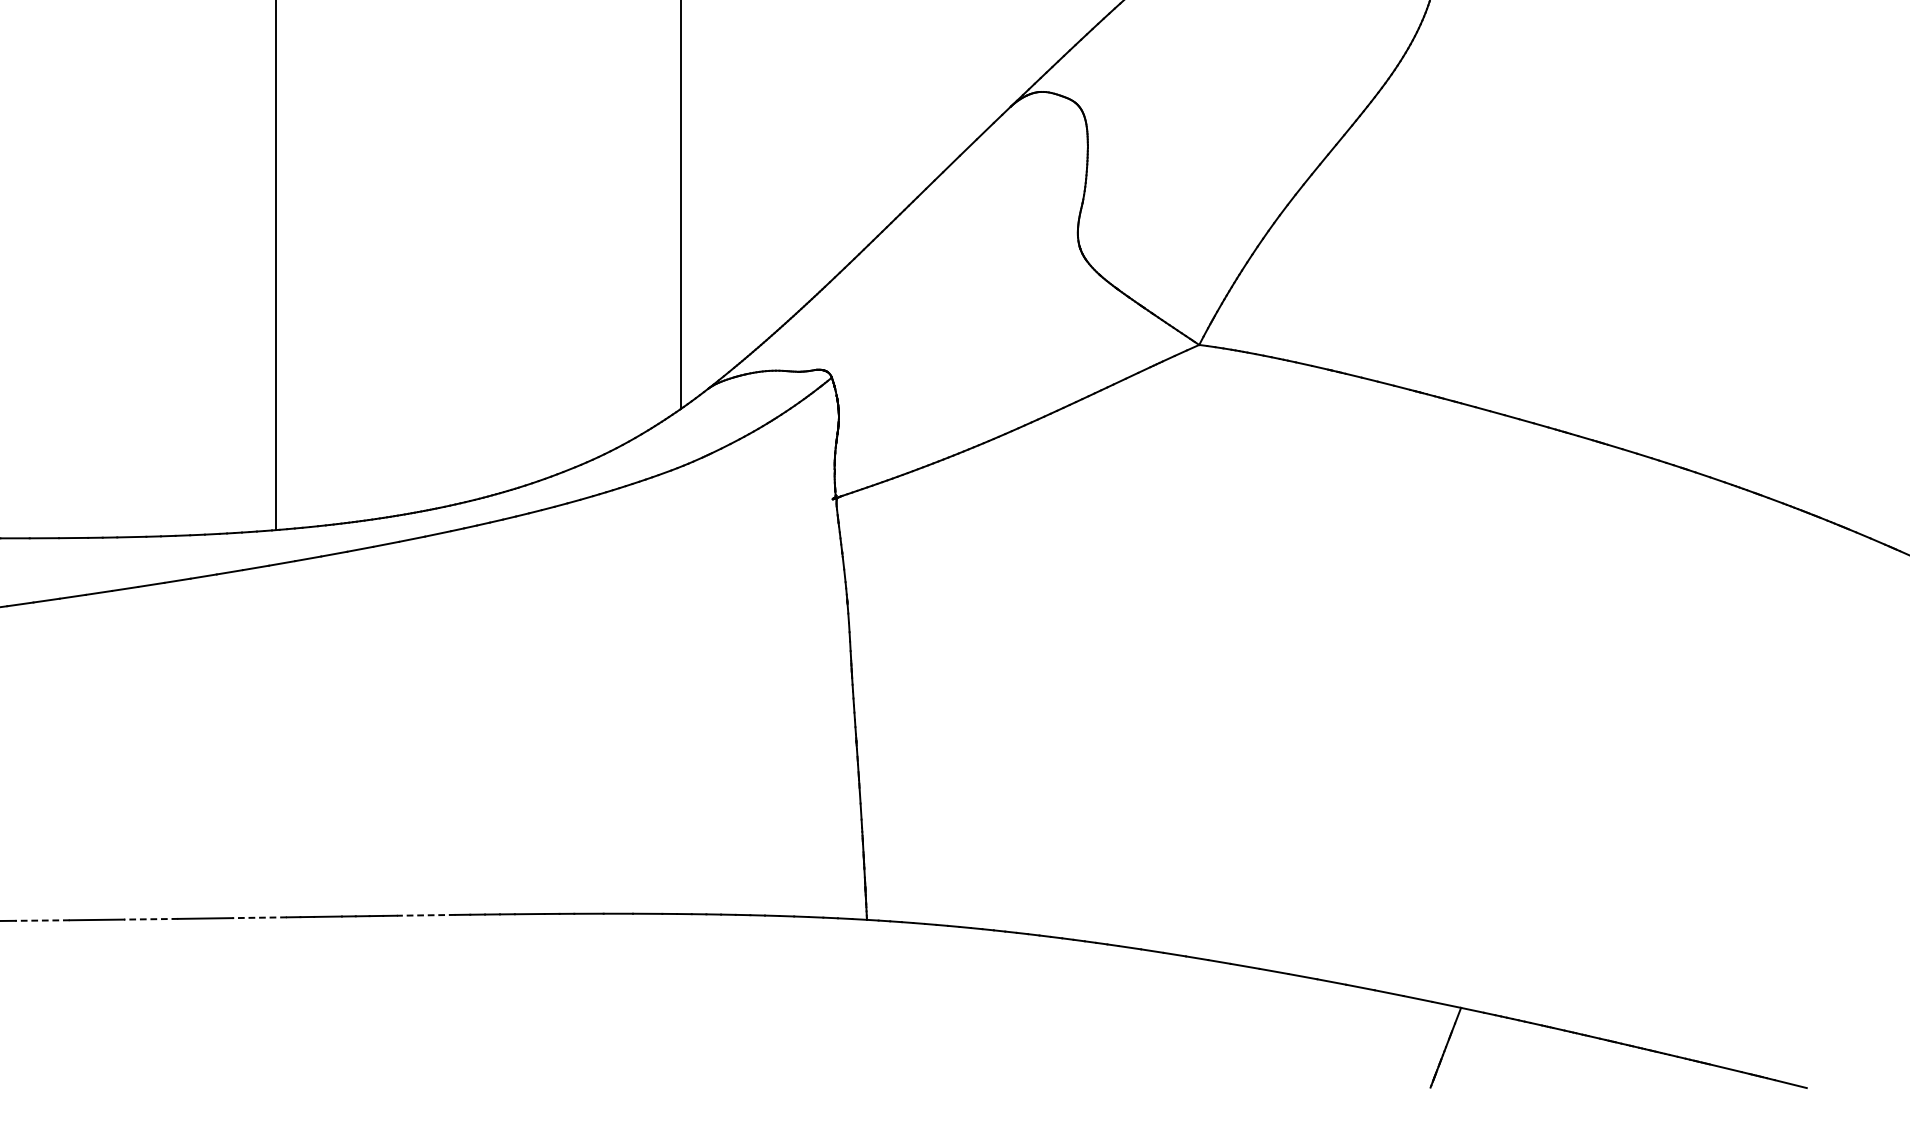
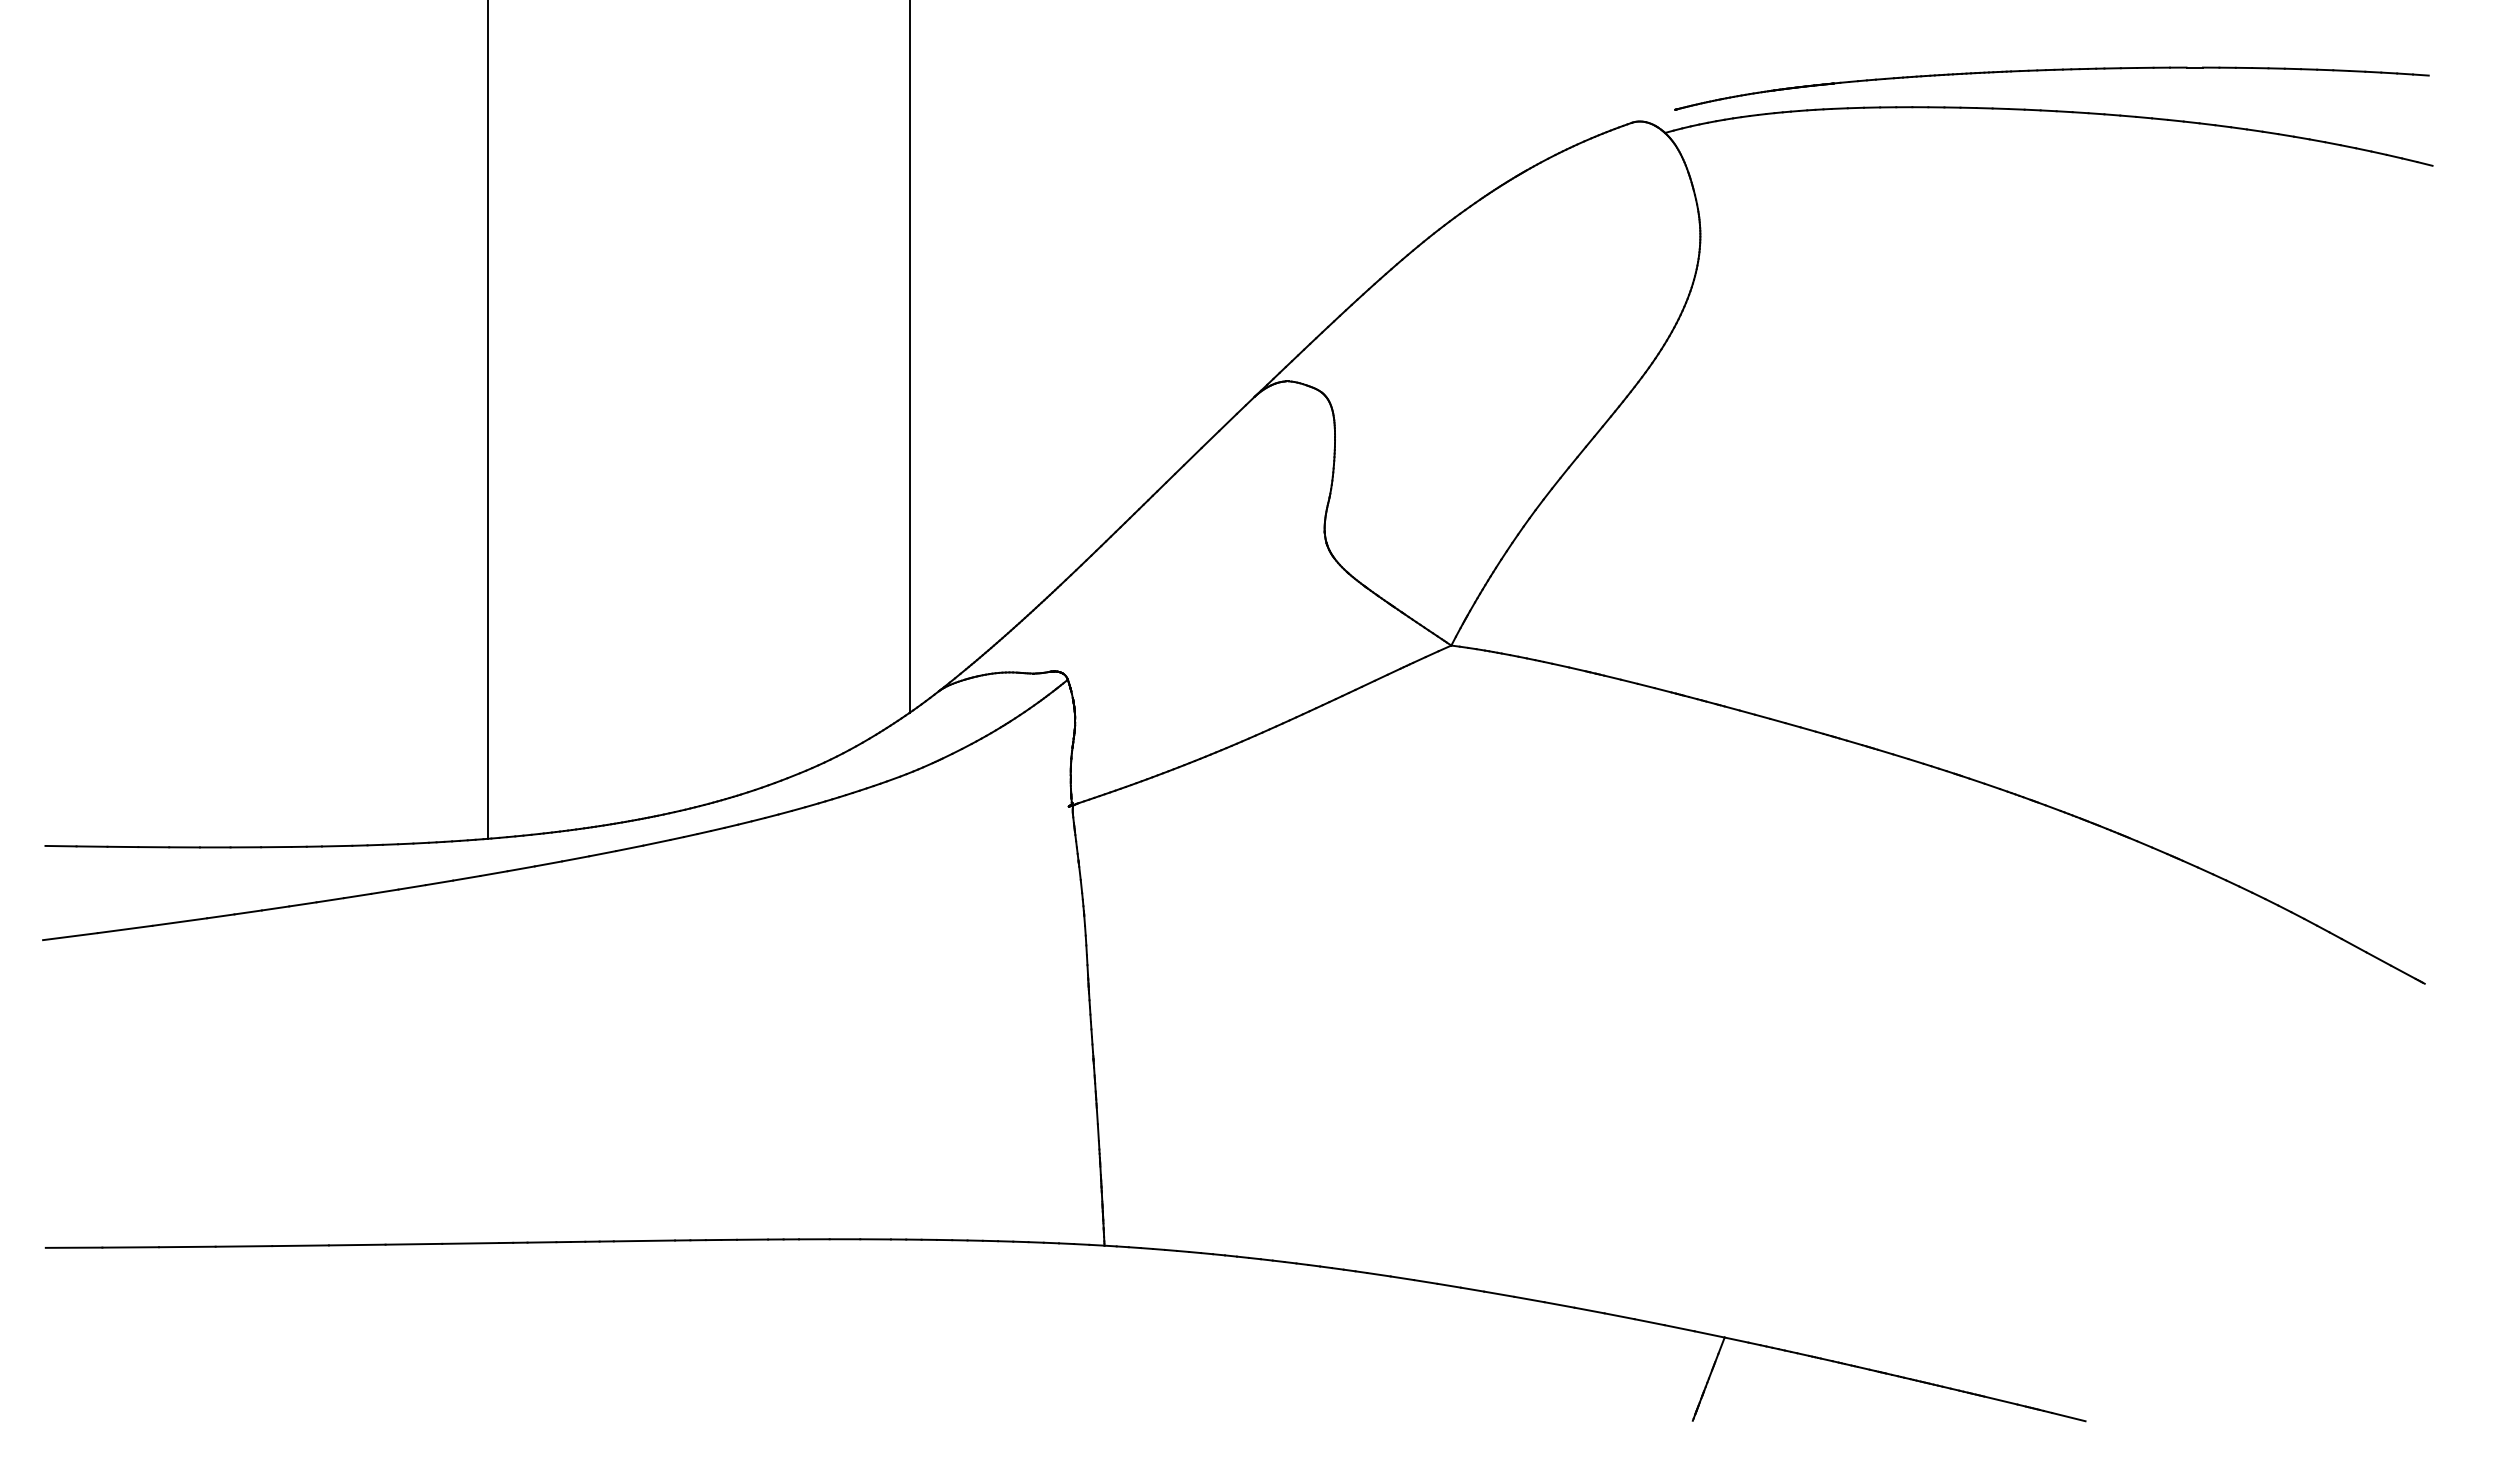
line: (426, 914) -> (644, 1240), dashed -> solid
line: (259, 917) -> (470, 1243), dashed -> solid
line: (150, 919) -> (356, 1245), dashed -> solid
line: (42, 920) -> (243, 1246), dashed -> solid

